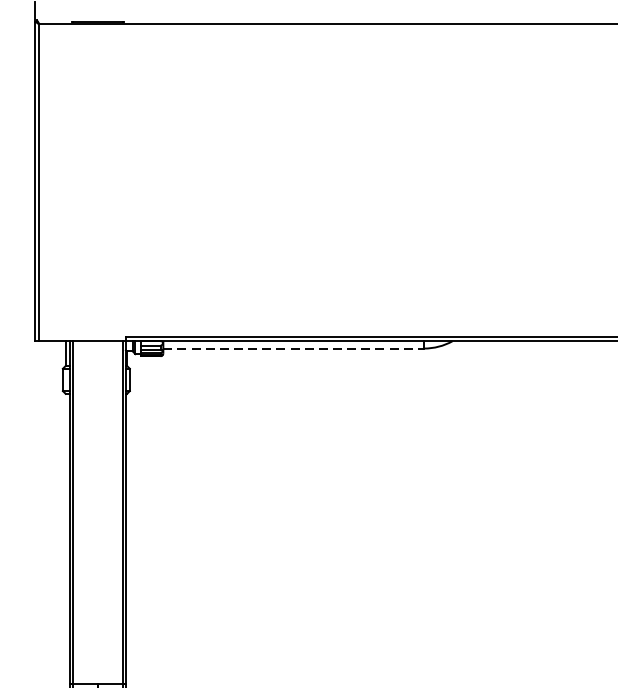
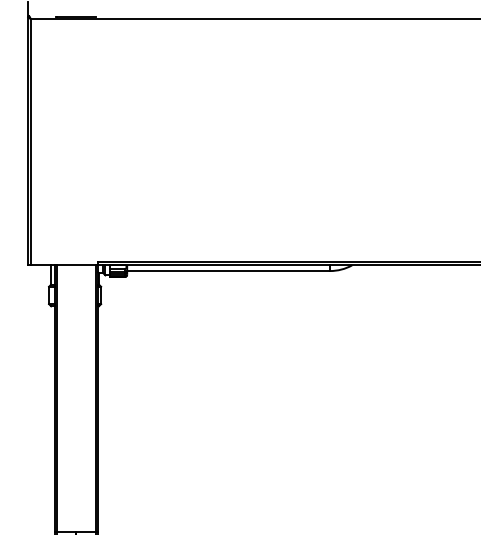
line: (294, 349) -> (229, 271), dashed -> solid

